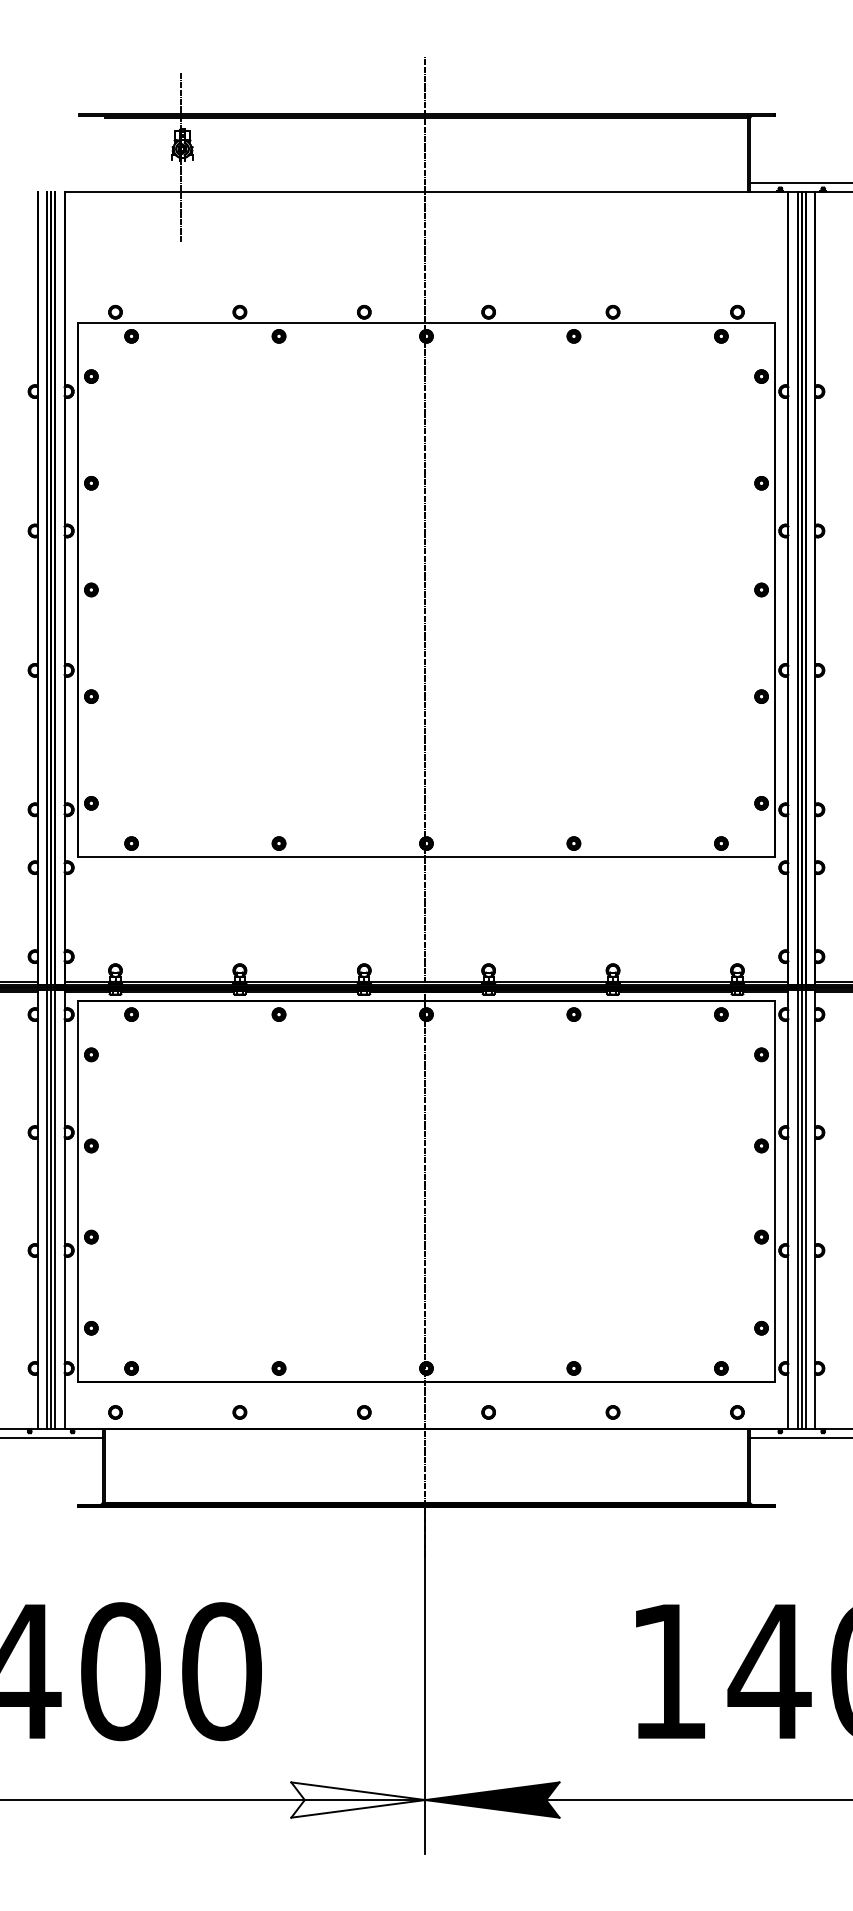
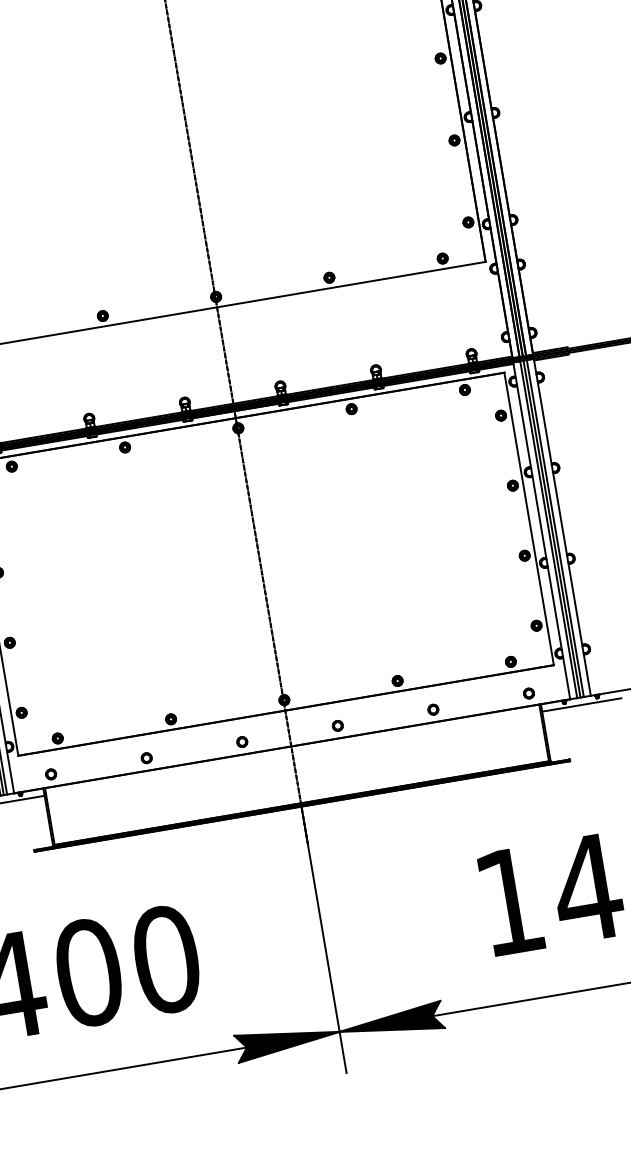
fill: (358, 1799) -> (288, 1040), added

